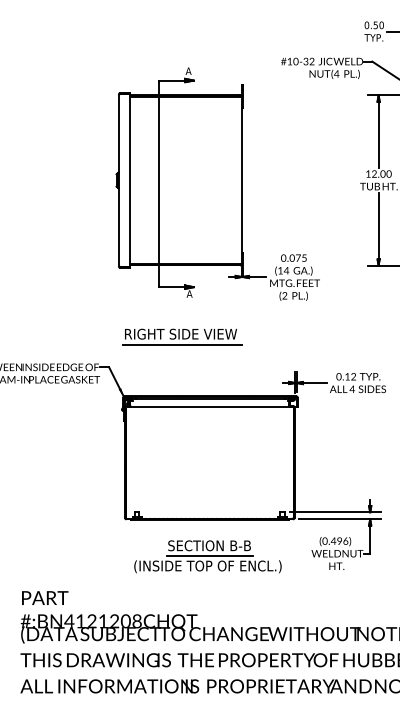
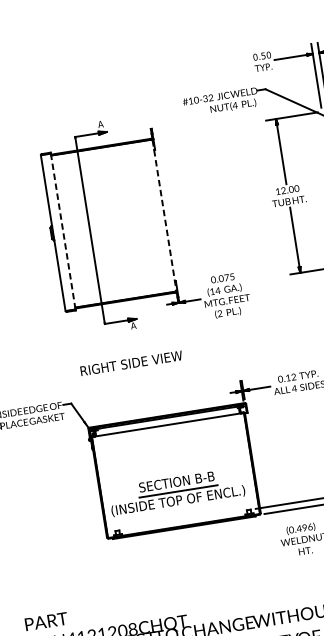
line: (129, 180) -> (62, 231), solid -> dashed
line: (241, 180) -> (164, 215), solid -> dashed
line: (181, 344) -> (133, 372), removed
part: (207, 556) -> (176, 491), moved

